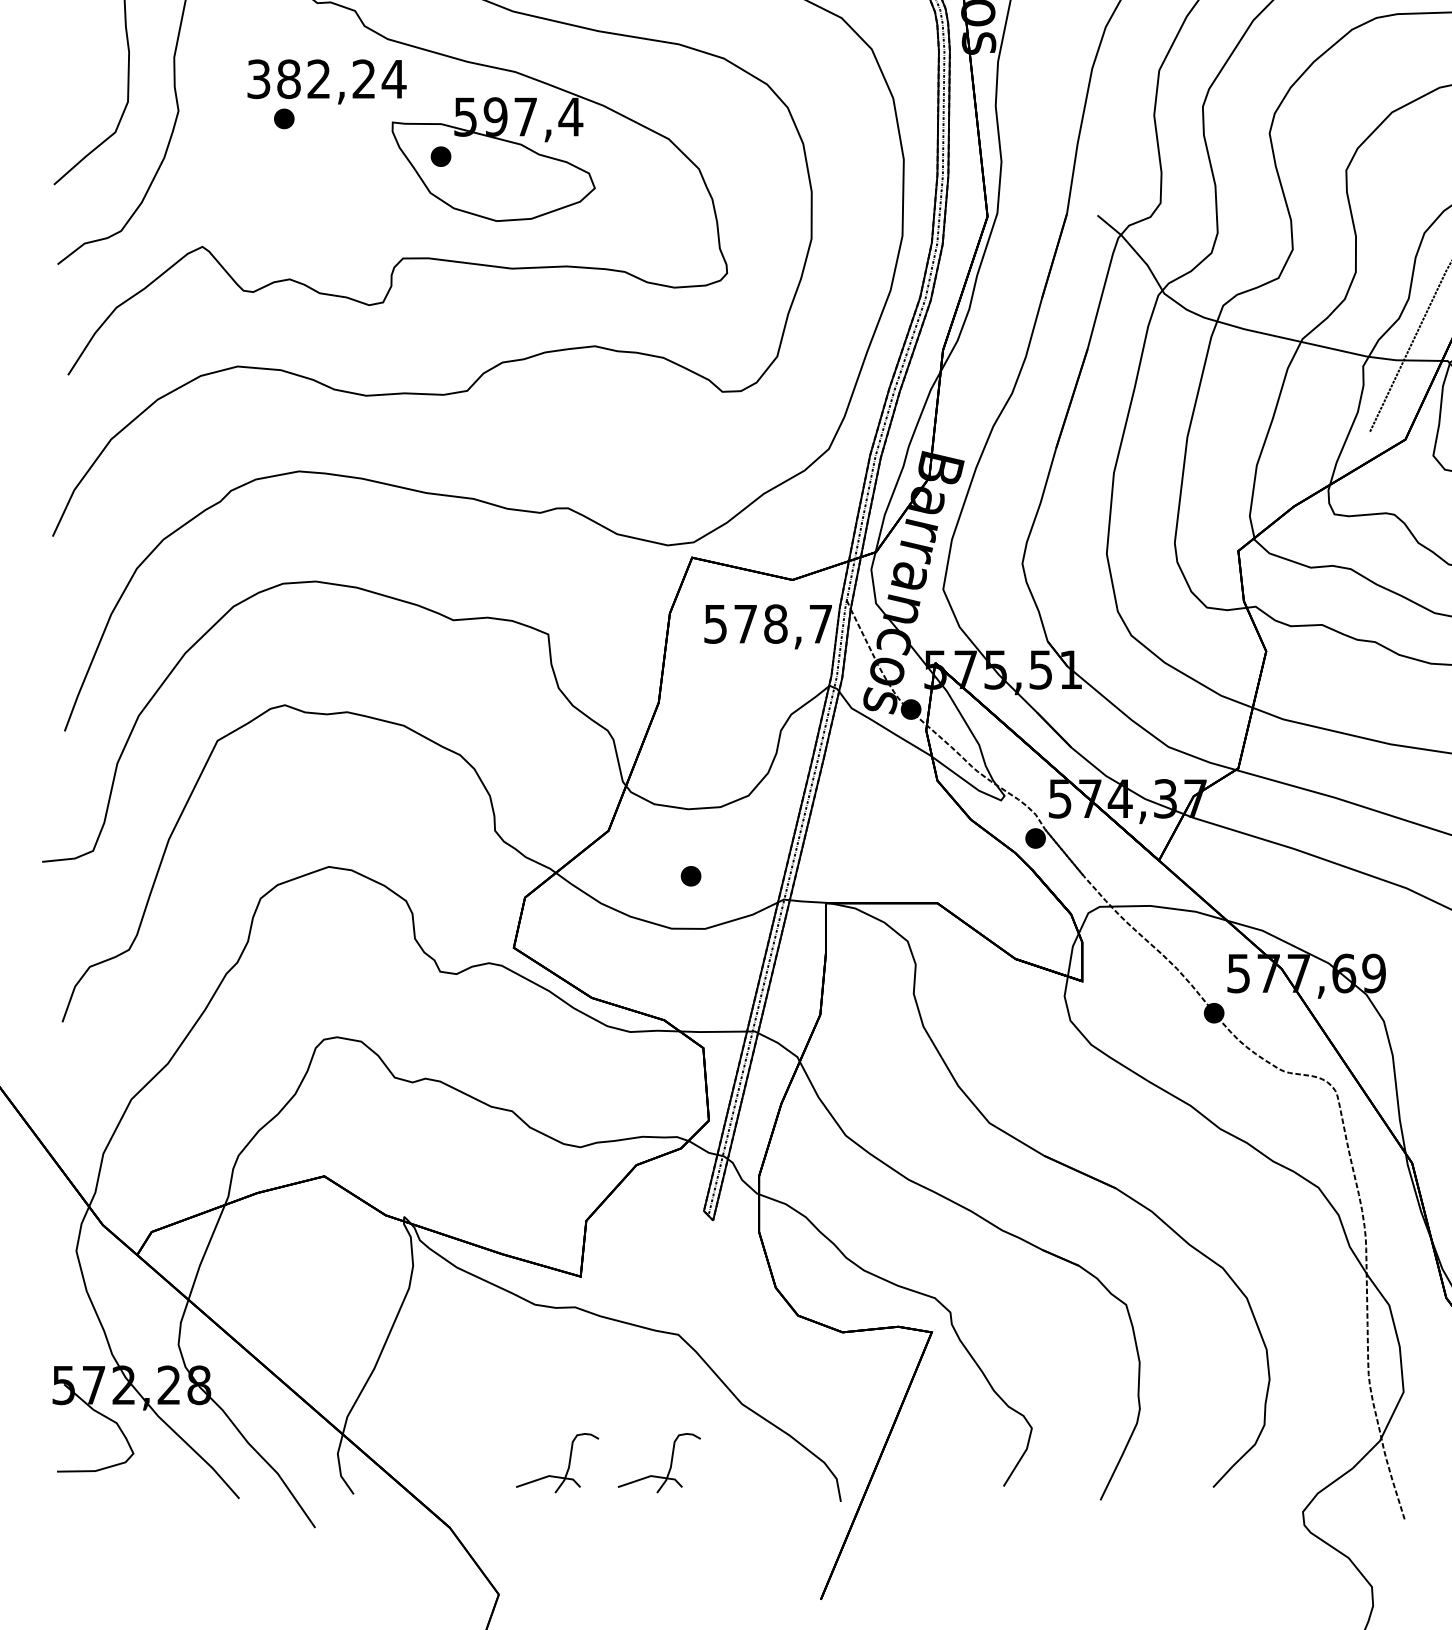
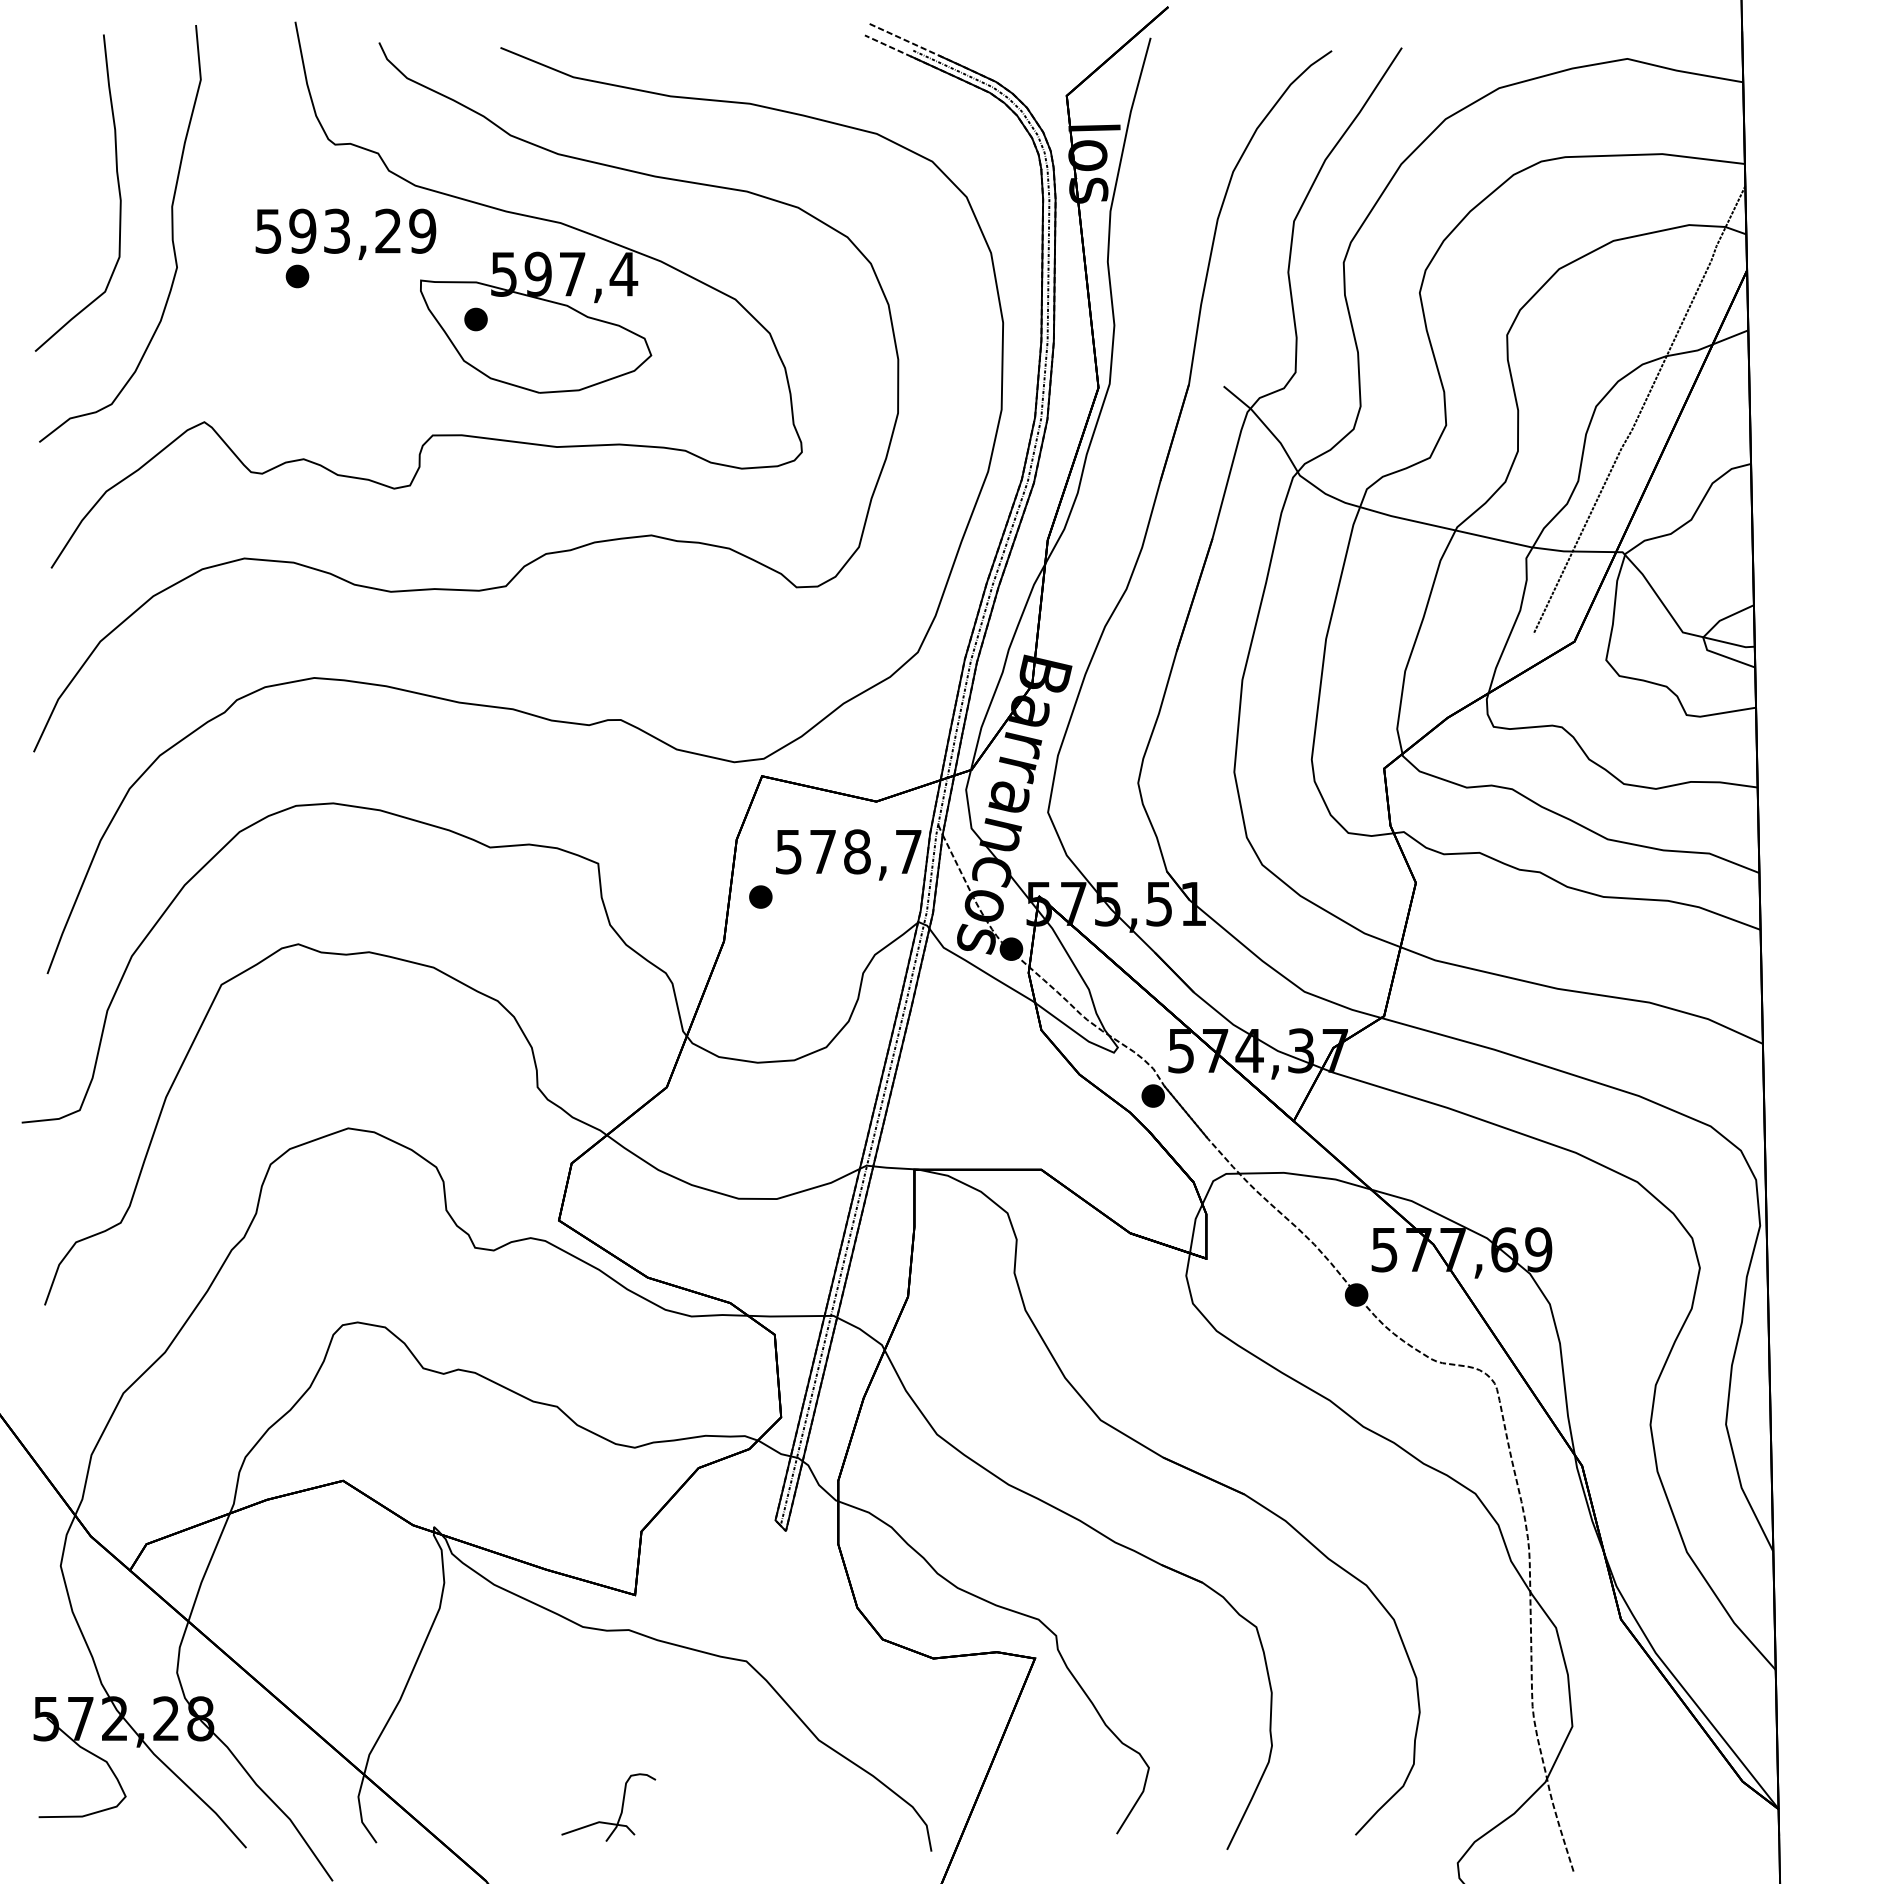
text: (327, 78) -> (346, 230), 382,24 -> 593,29
part: (690, 875) -> (760, 896), moved
part: (670, 1463) -> (737, 1807), removed

